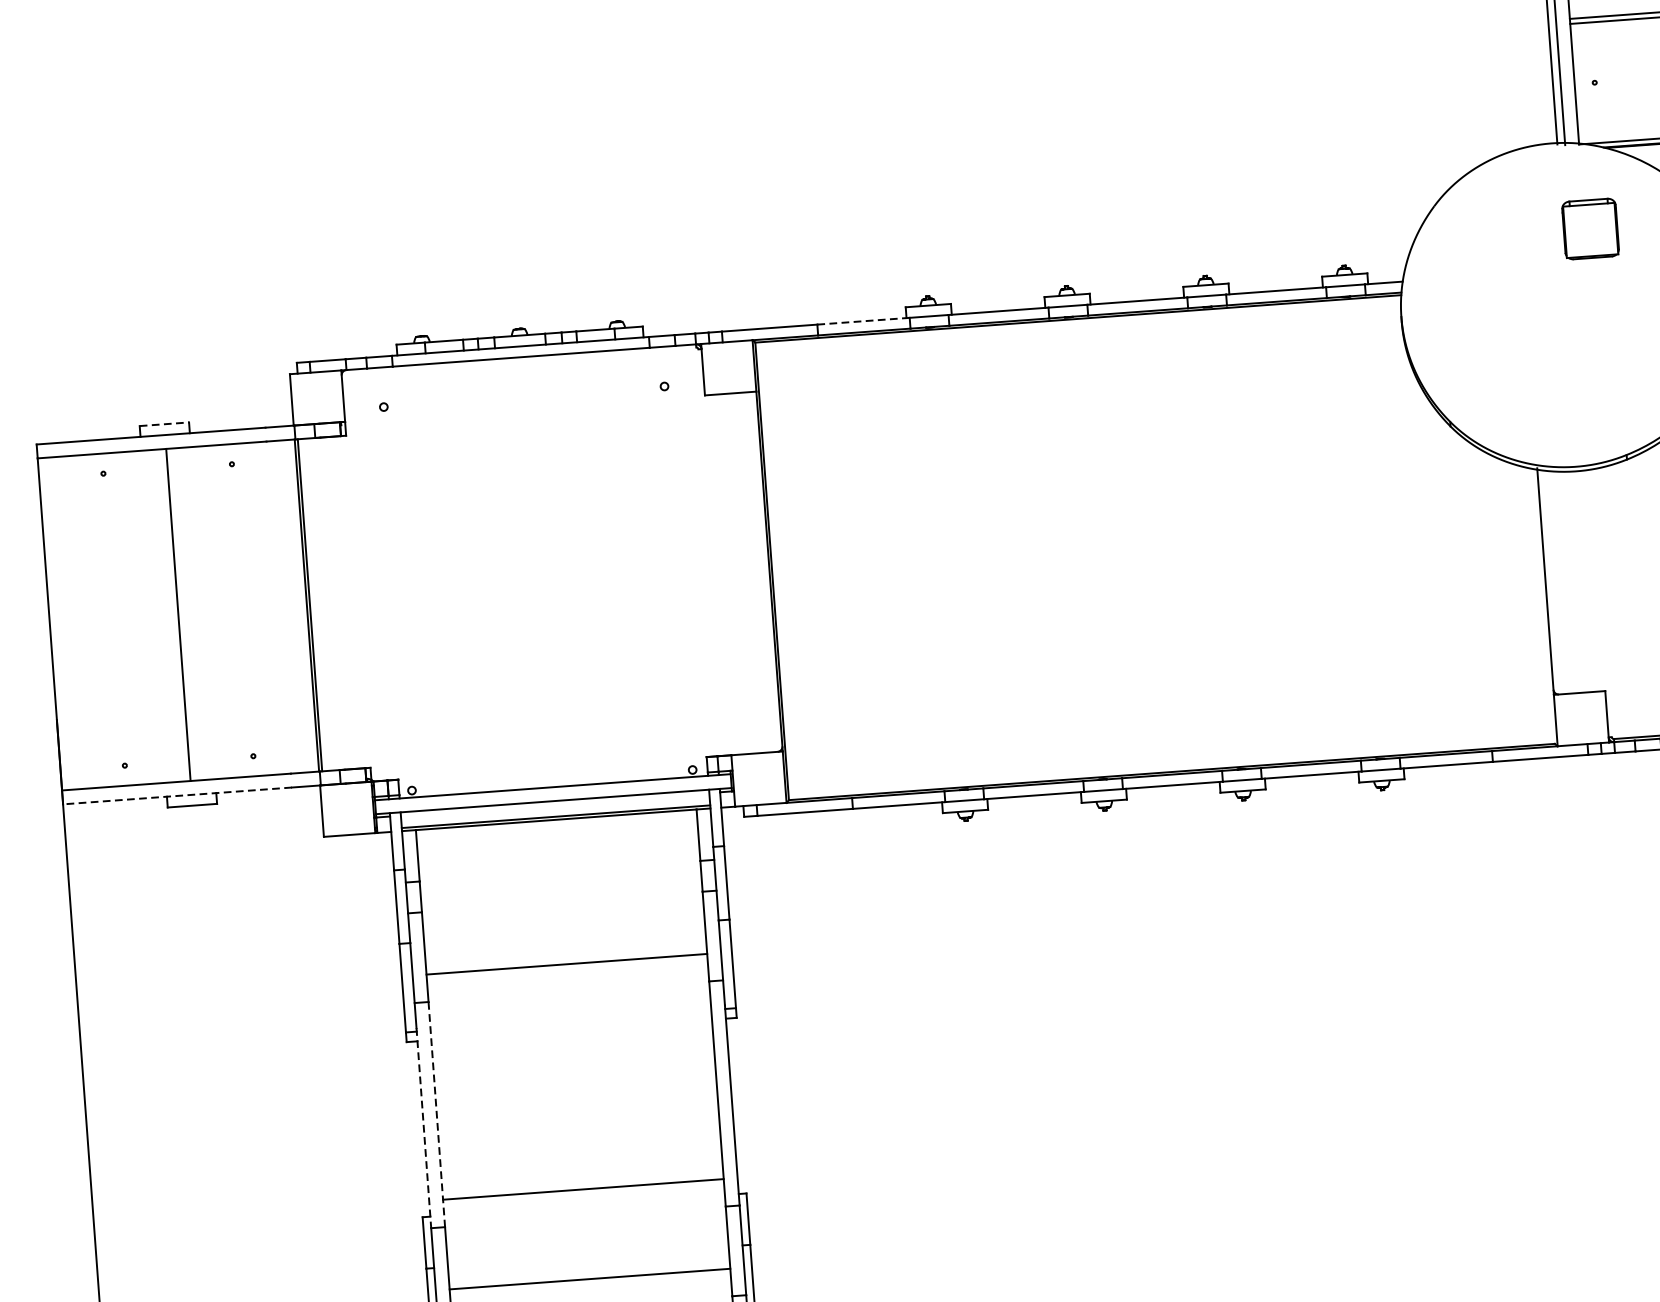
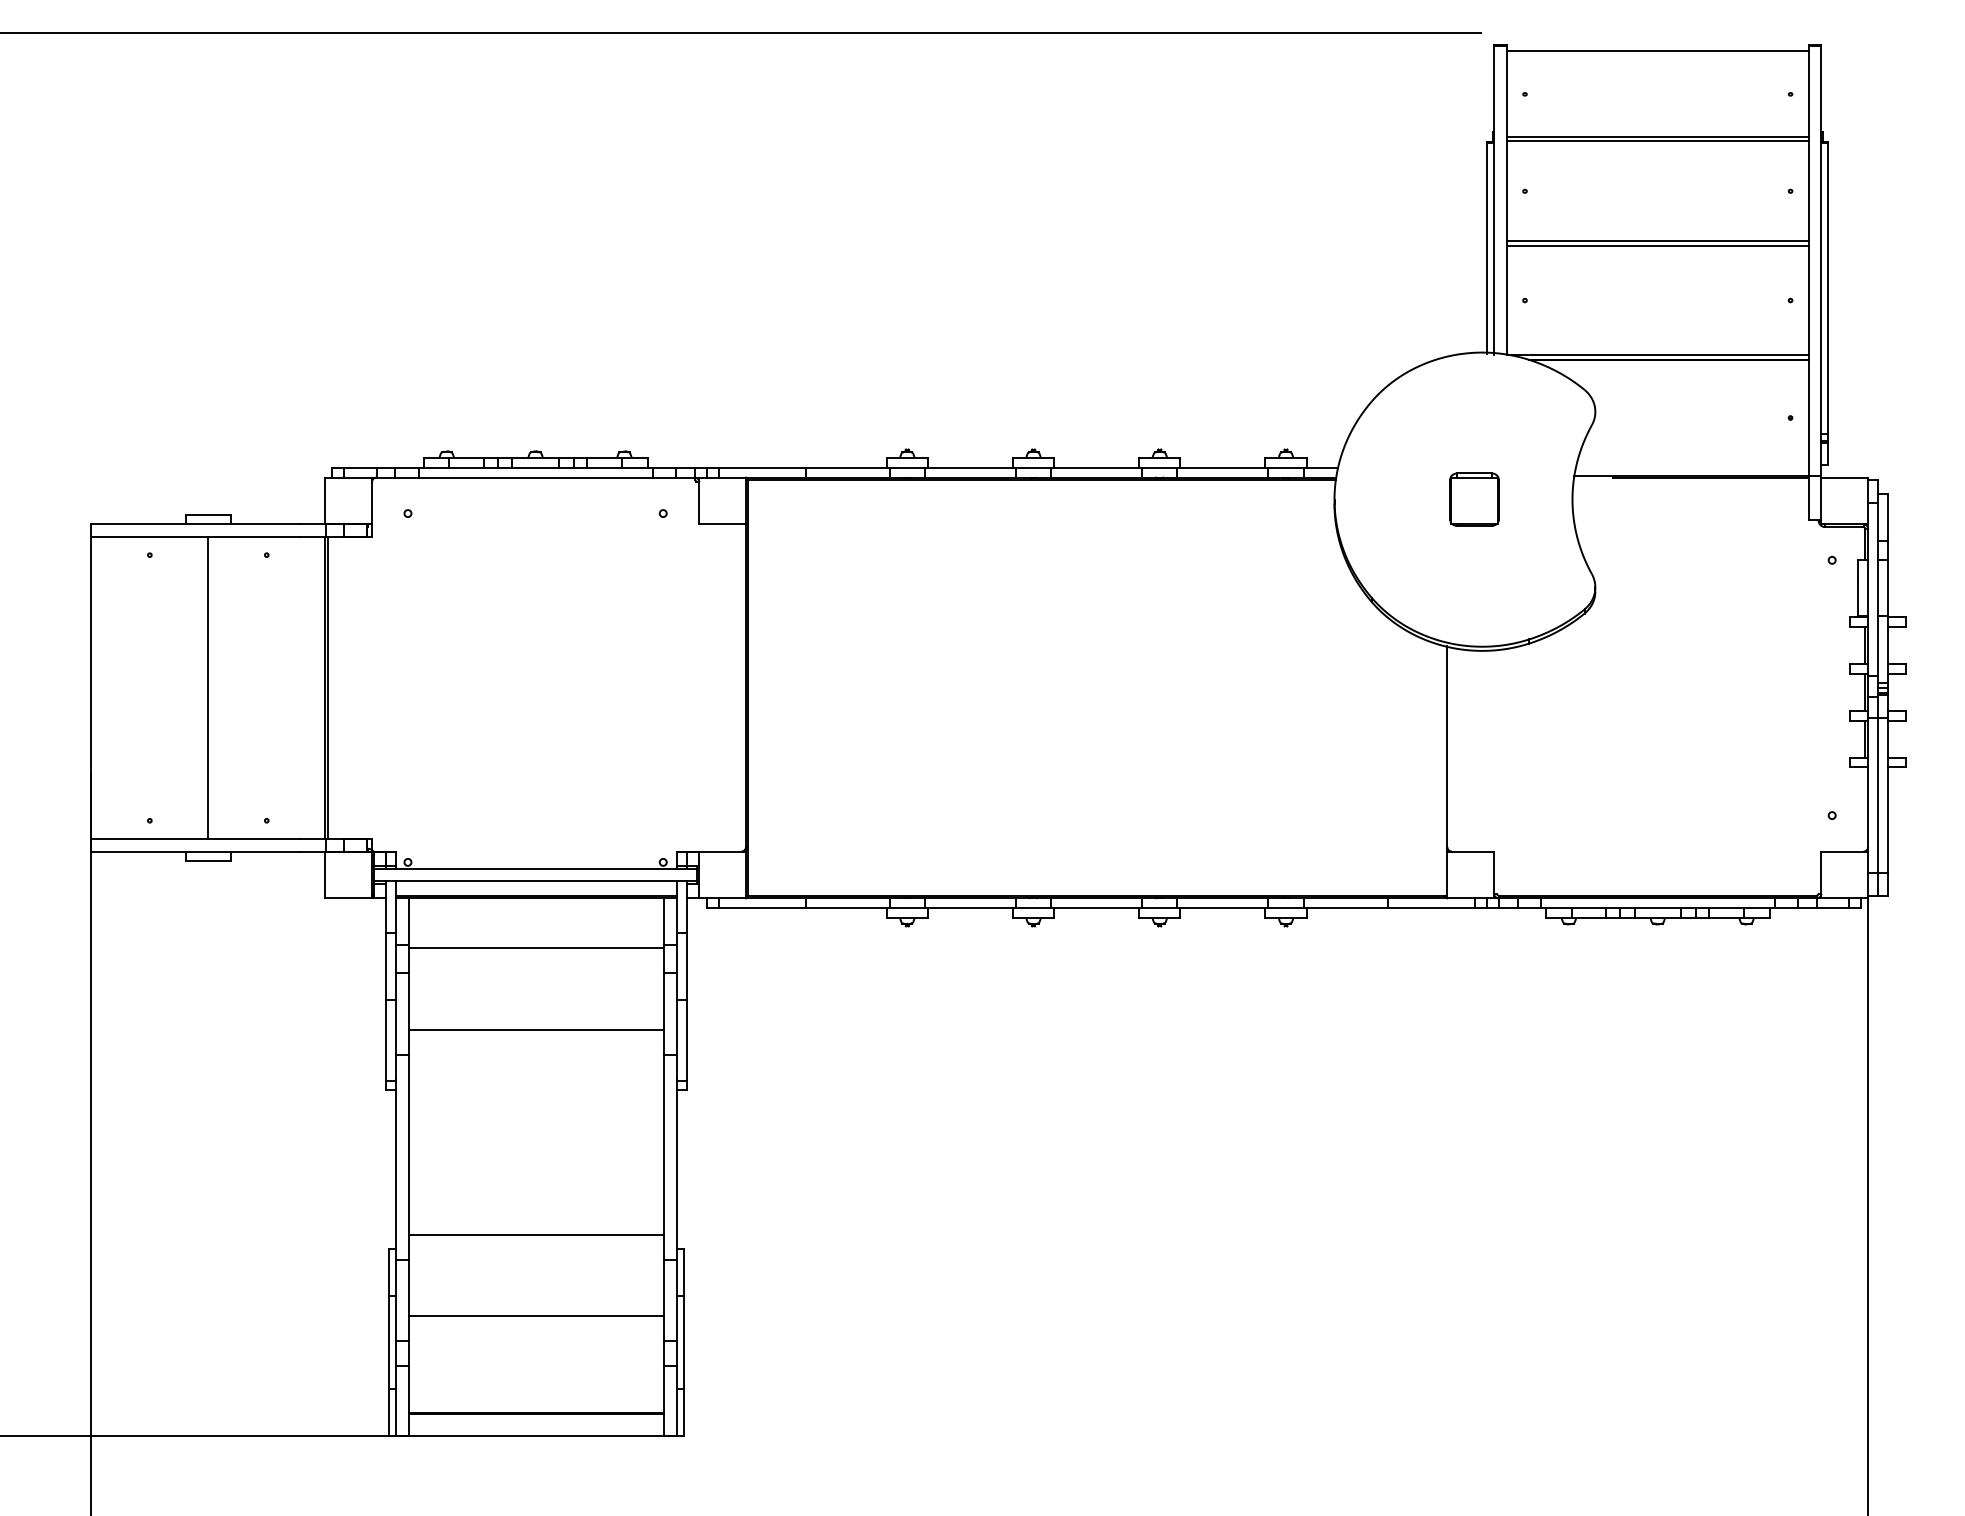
part: (1590, 228) -> (1474, 499), moved
line: (863, 320) -> (847, 467), dashed -> solid
line: (164, 424) -> (208, 514), dashed -> solid
line: (176, 795) -> (194, 851), dashed -> solid
line: (560, 874) -> (536, 948), added
line: (436, 1115) -> (408, 1157), dashed -> solid
line: (424, 1128) -> (396, 1168), dashed -> solid

